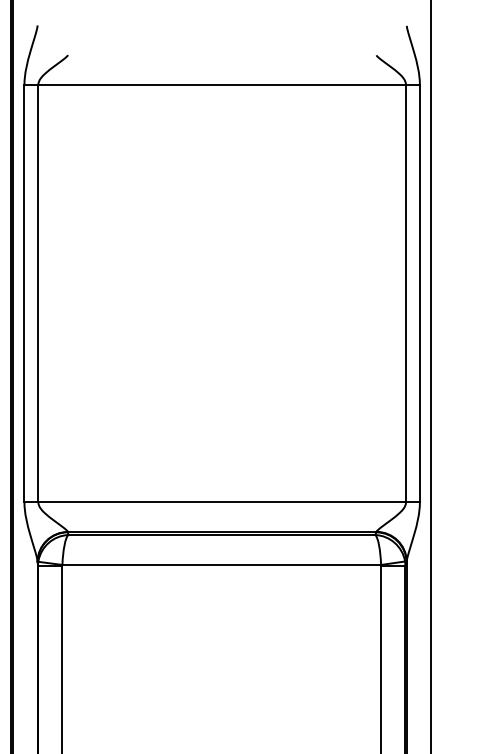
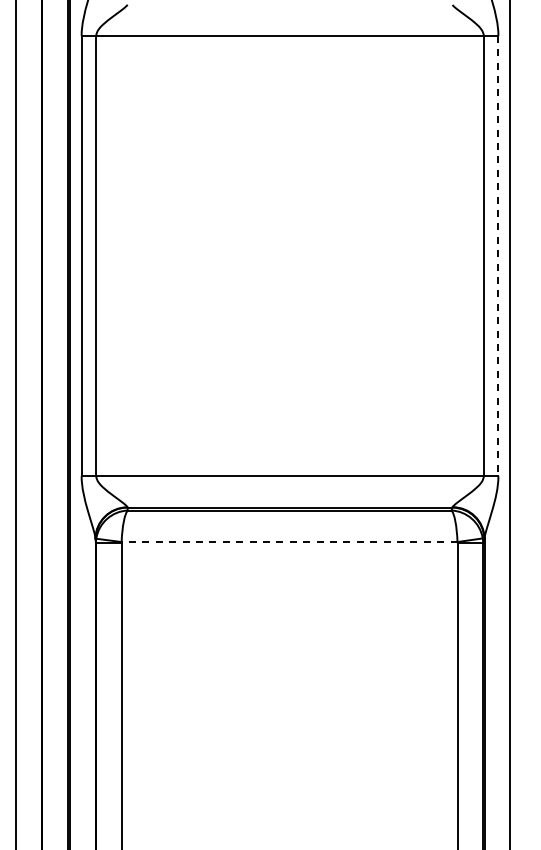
line: (419, 294) -> (498, 256), solid -> dashed
line: (221, 565) -> (289, 542), solid -> dashed

